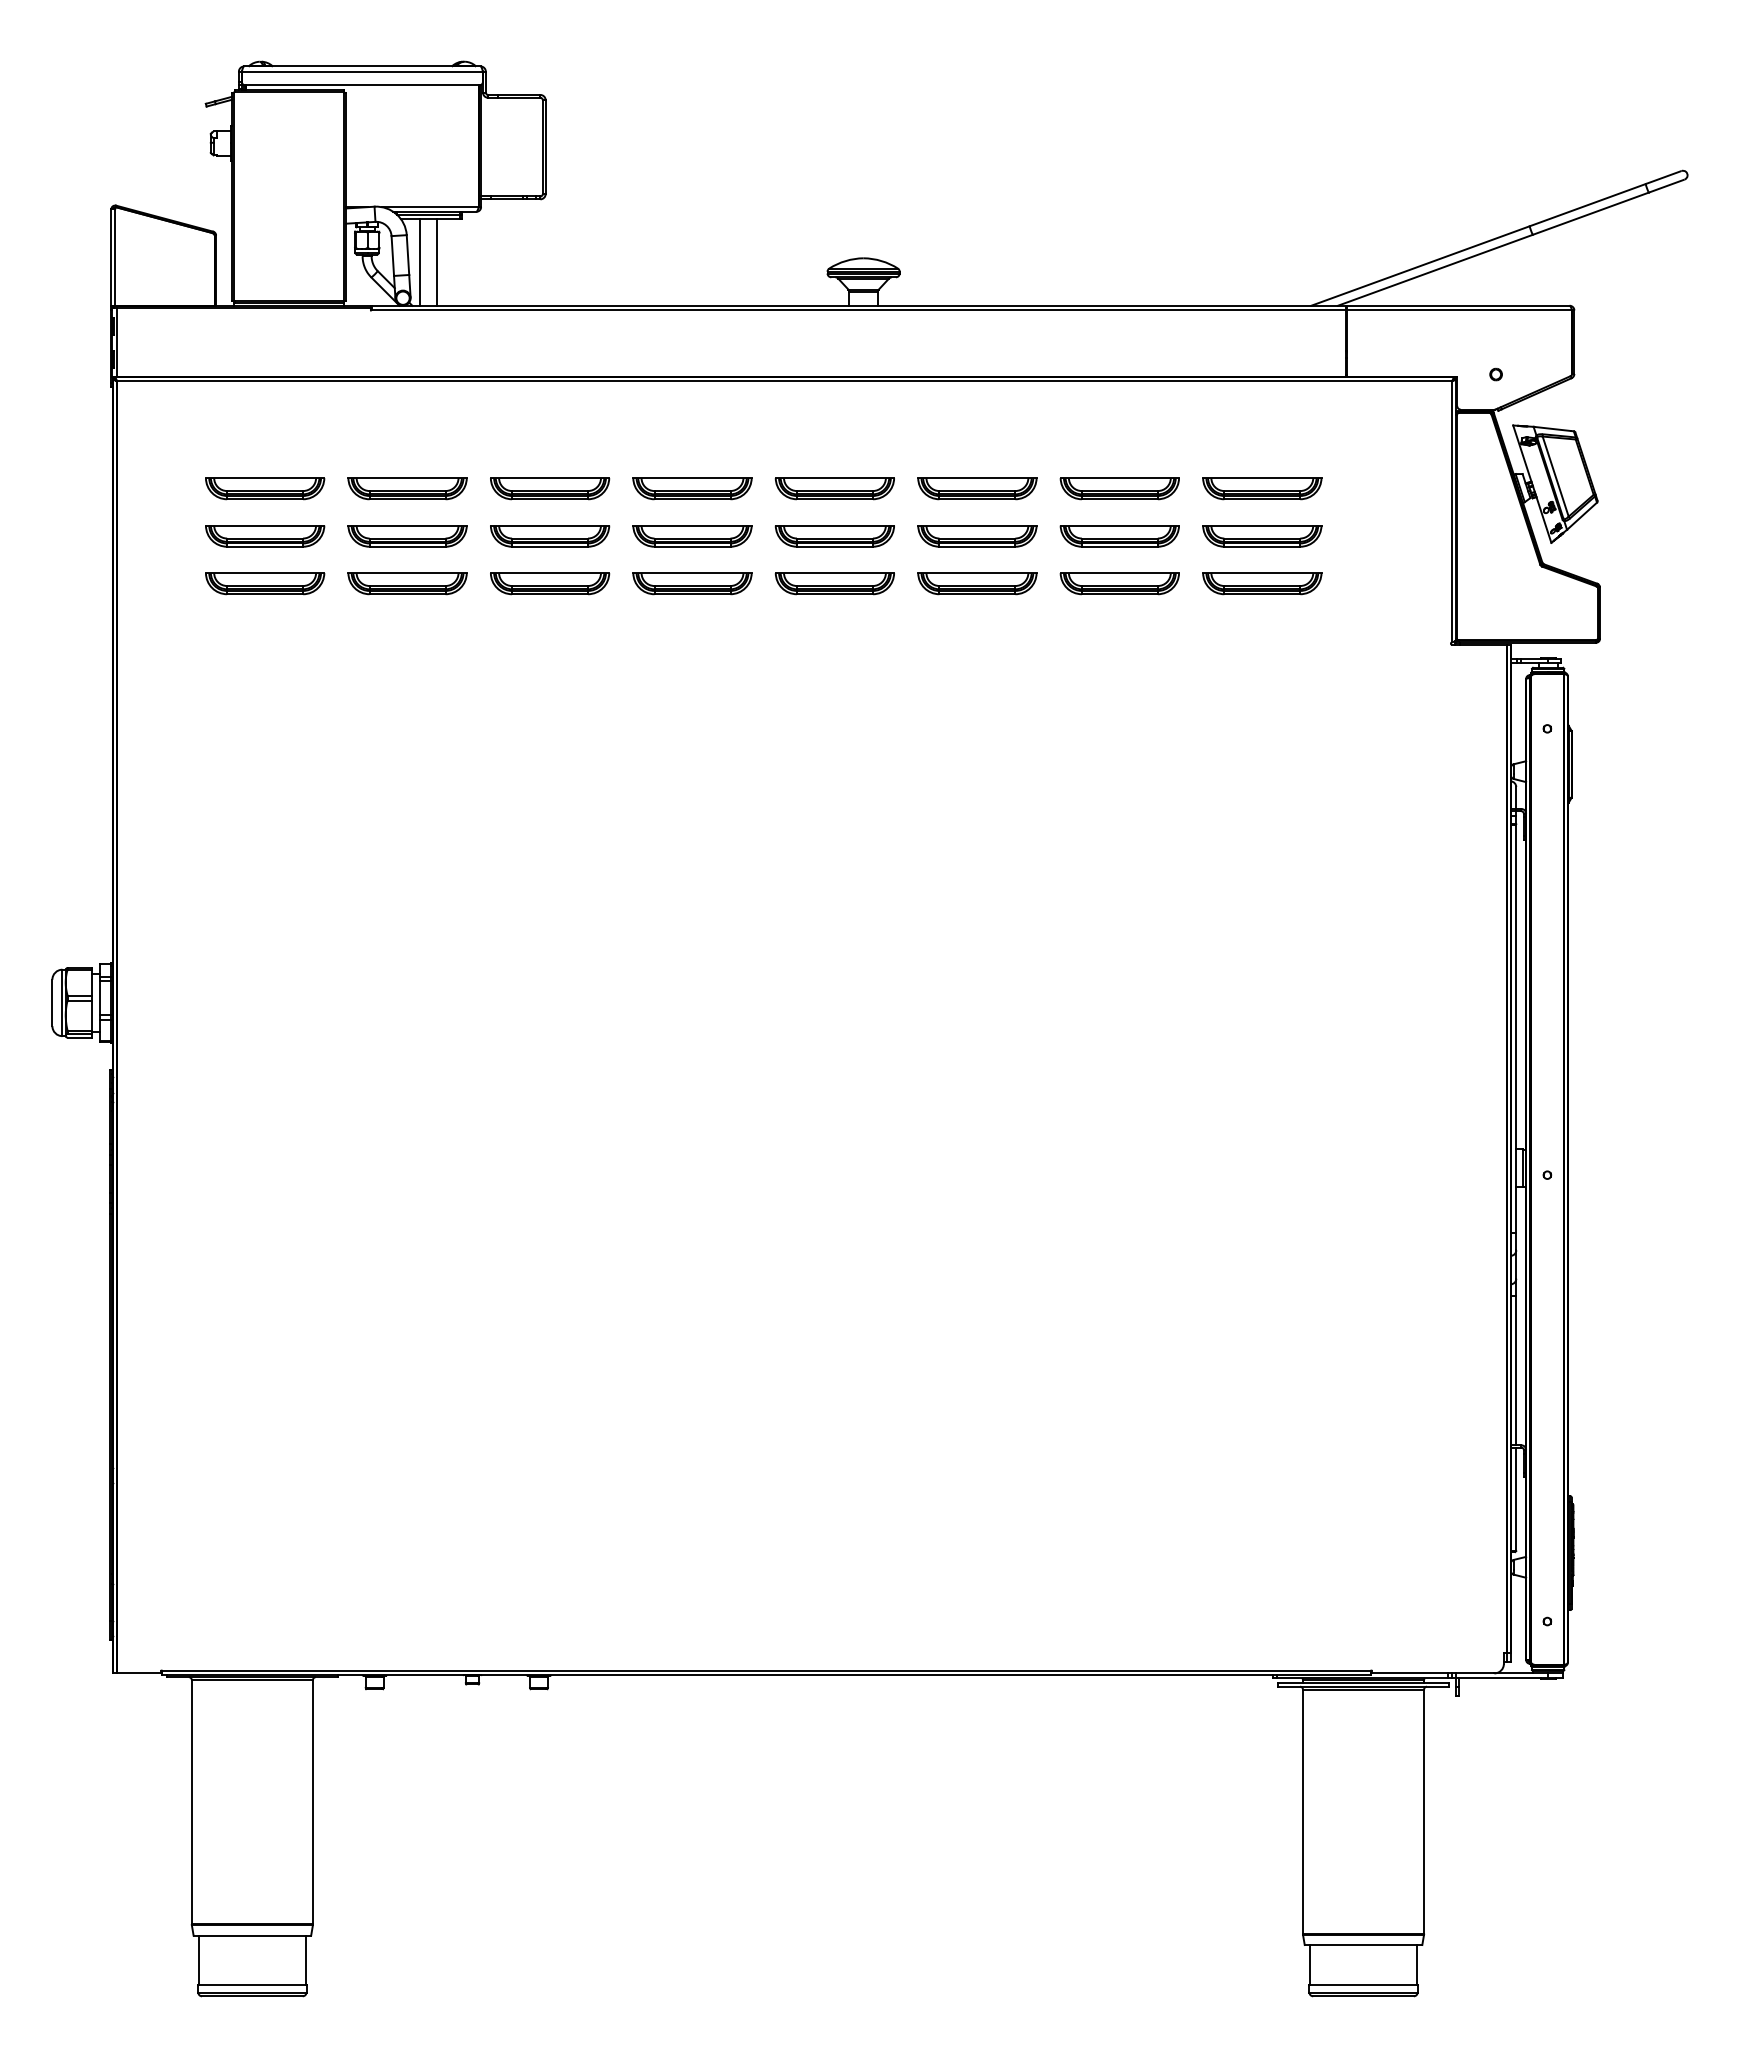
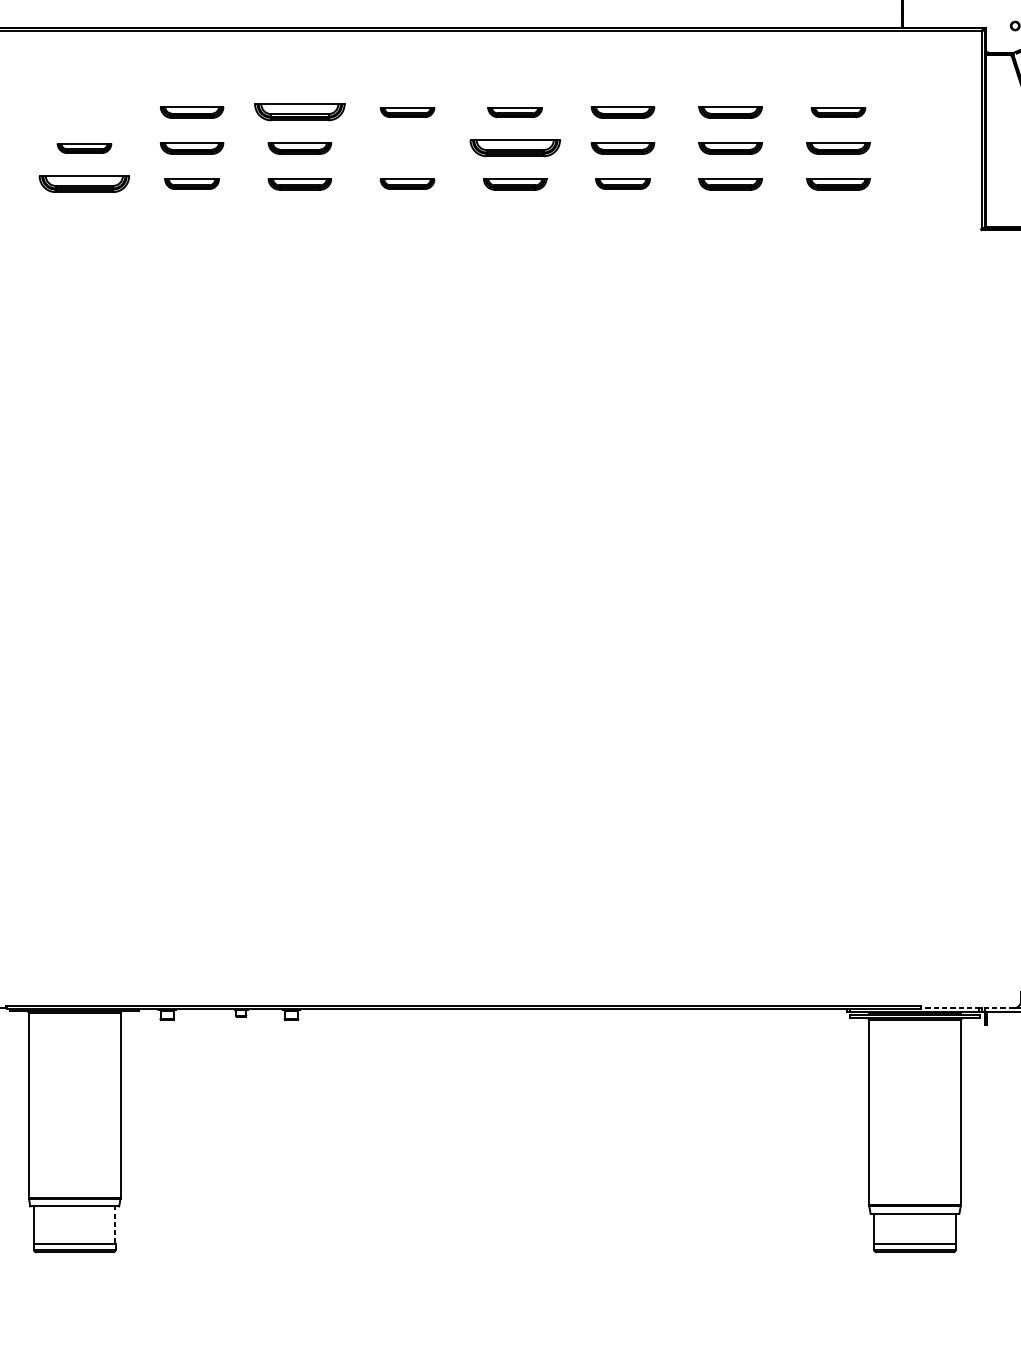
part: (265, 488) -> (84, 112), removed
part: (407, 488) -> (192, 112), size x0.7
part: (692, 488) -> (407, 112), size x0.6
part: (834, 488) -> (514, 112), size x0.6
part: (977, 488) -> (623, 112), size x0.7
part: (1119, 488) -> (730, 112), size x0.7
part: (1262, 488) -> (838, 112), size x0.6
part: (265, 536) -> (84, 148), size x0.6
part: (407, 536) -> (192, 148), size x0.7
part: (550, 536) -> (300, 148), size x0.7
part: (692, 536) -> (407, 148), removed
part: (977, 536) -> (623, 148), size x0.7
part: (1119, 536) -> (730, 148), size x0.7
part: (1262, 536) -> (838, 148), size x0.7
part: (407, 583) -> (192, 184), size x0.6
part: (550, 583) -> (300, 184), size x0.7
part: (692, 583) -> (407, 184), size x0.6
part: (834, 583) -> (514, 184), size x0.7
part: (977, 583) -> (623, 184), size x0.6
part: (1119, 583) -> (730, 184), size x0.7
part: (1262, 583) -> (838, 184), size x0.7
line: (1432, 1673) -> (967, 1008), solid -> dashed
line: (306, 1960) -> (115, 1225), solid -> dashed

